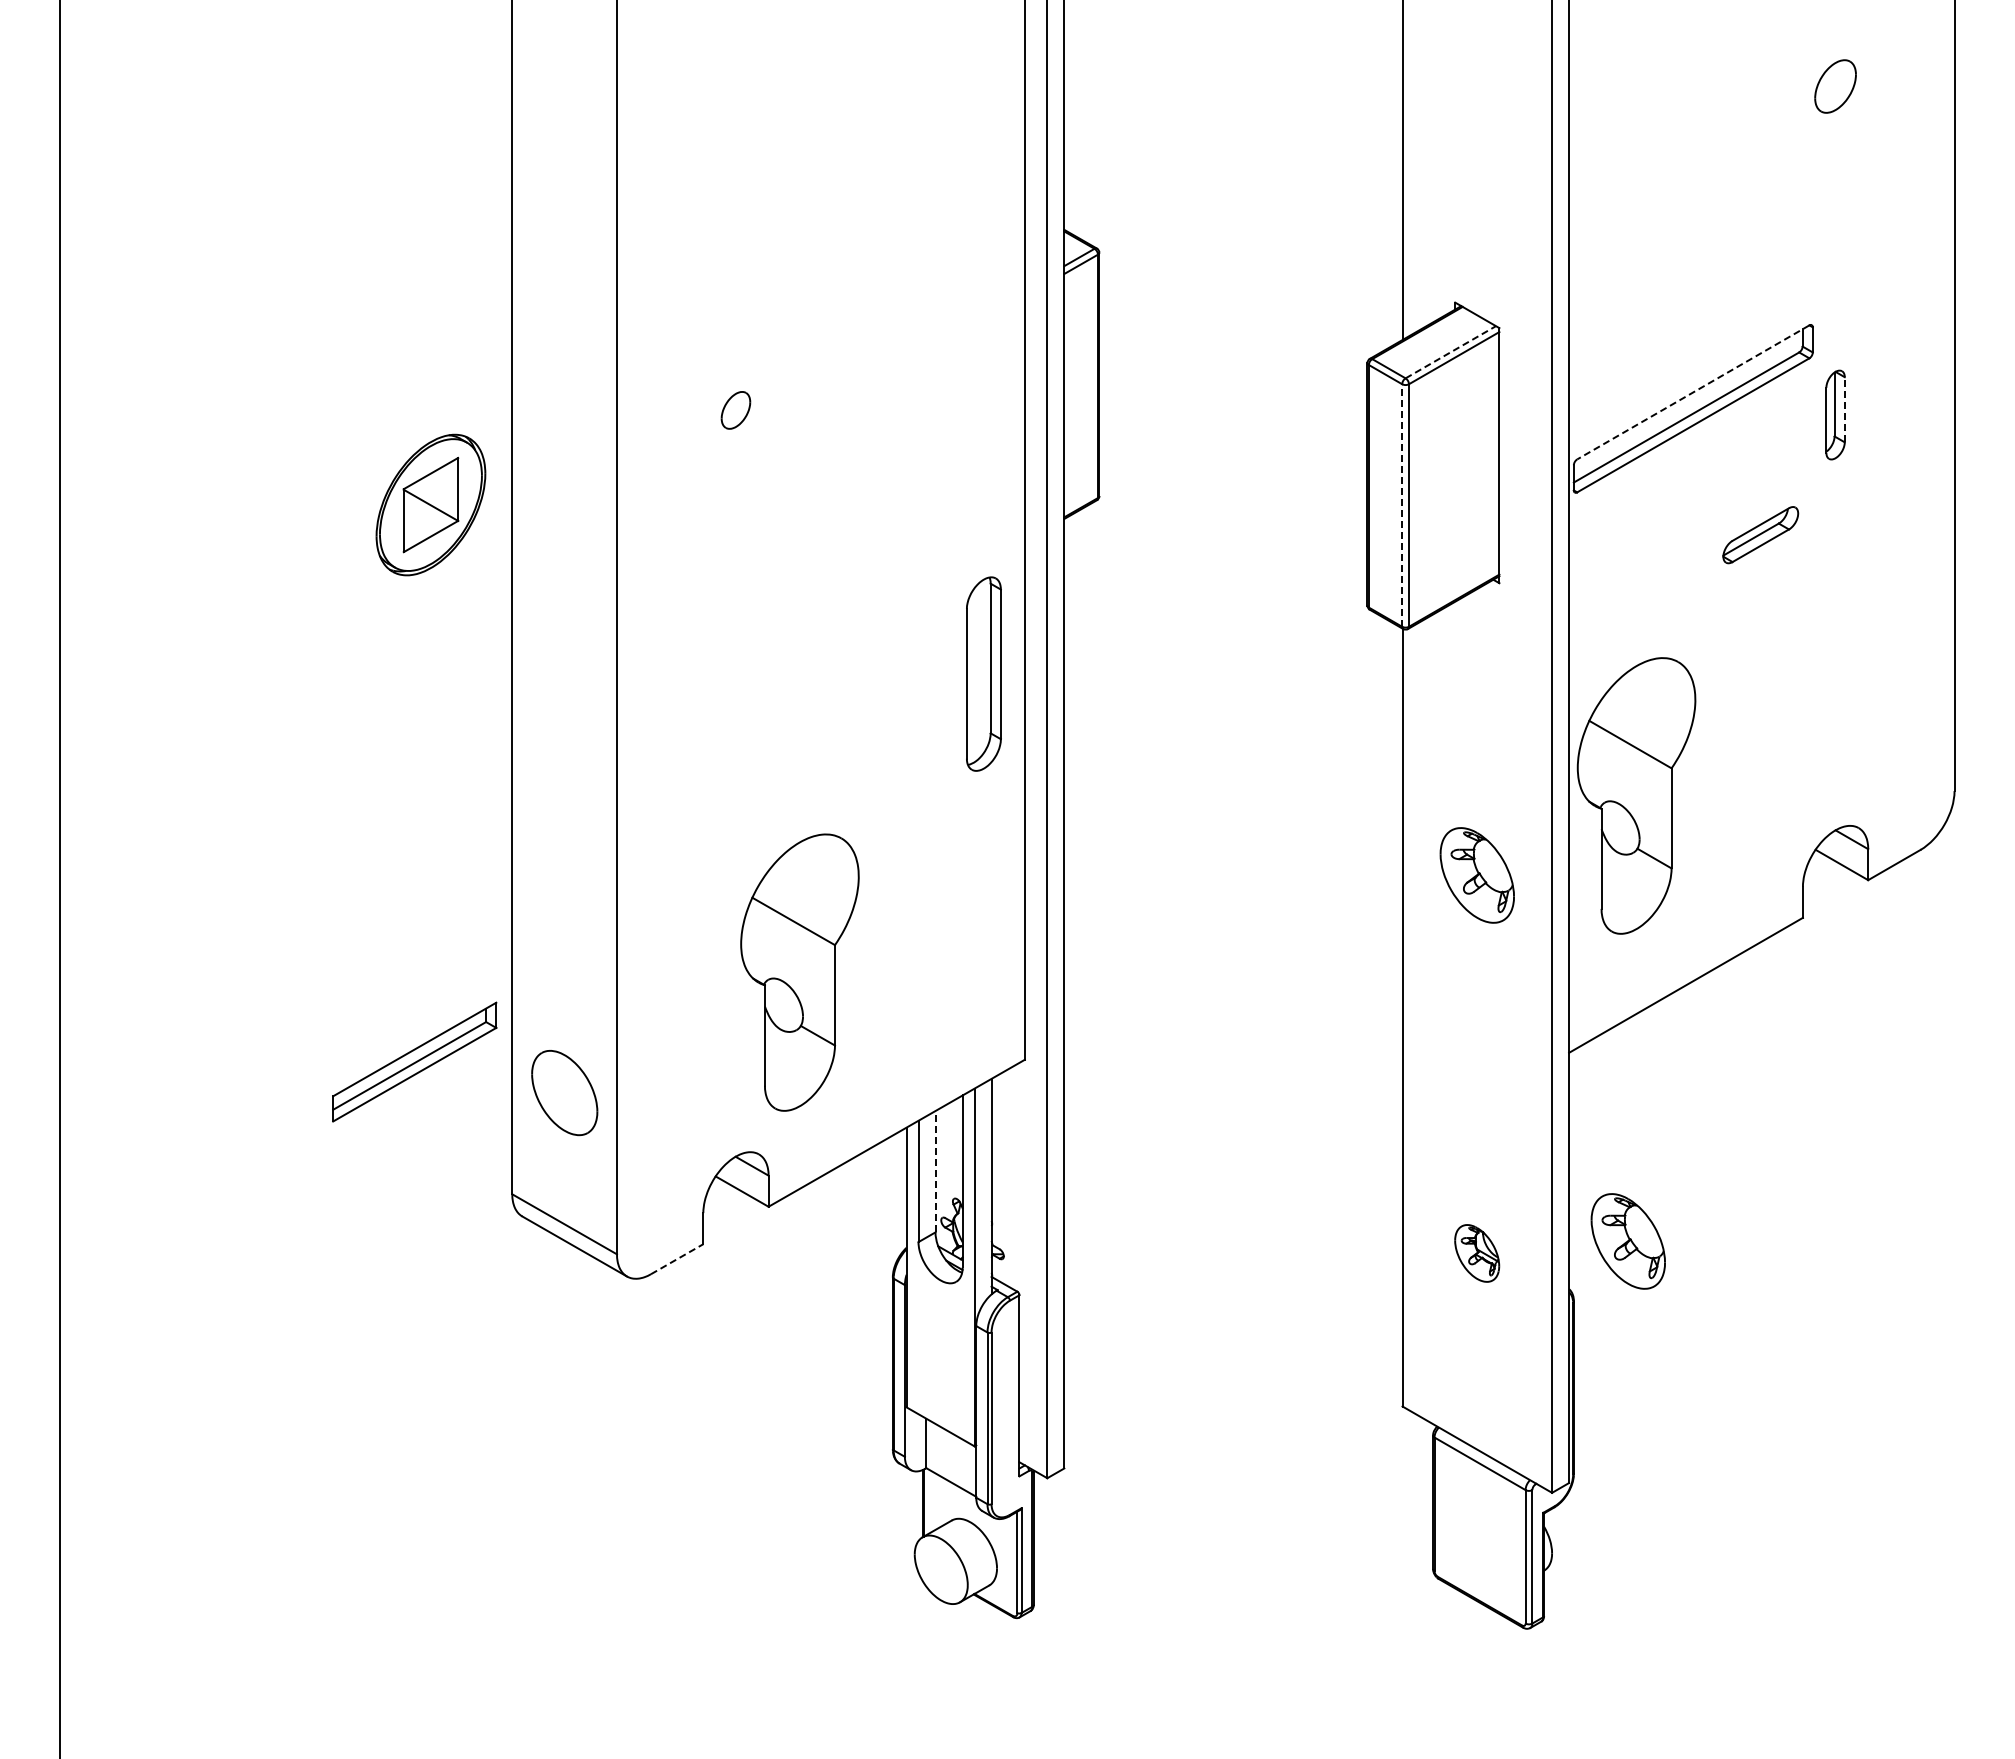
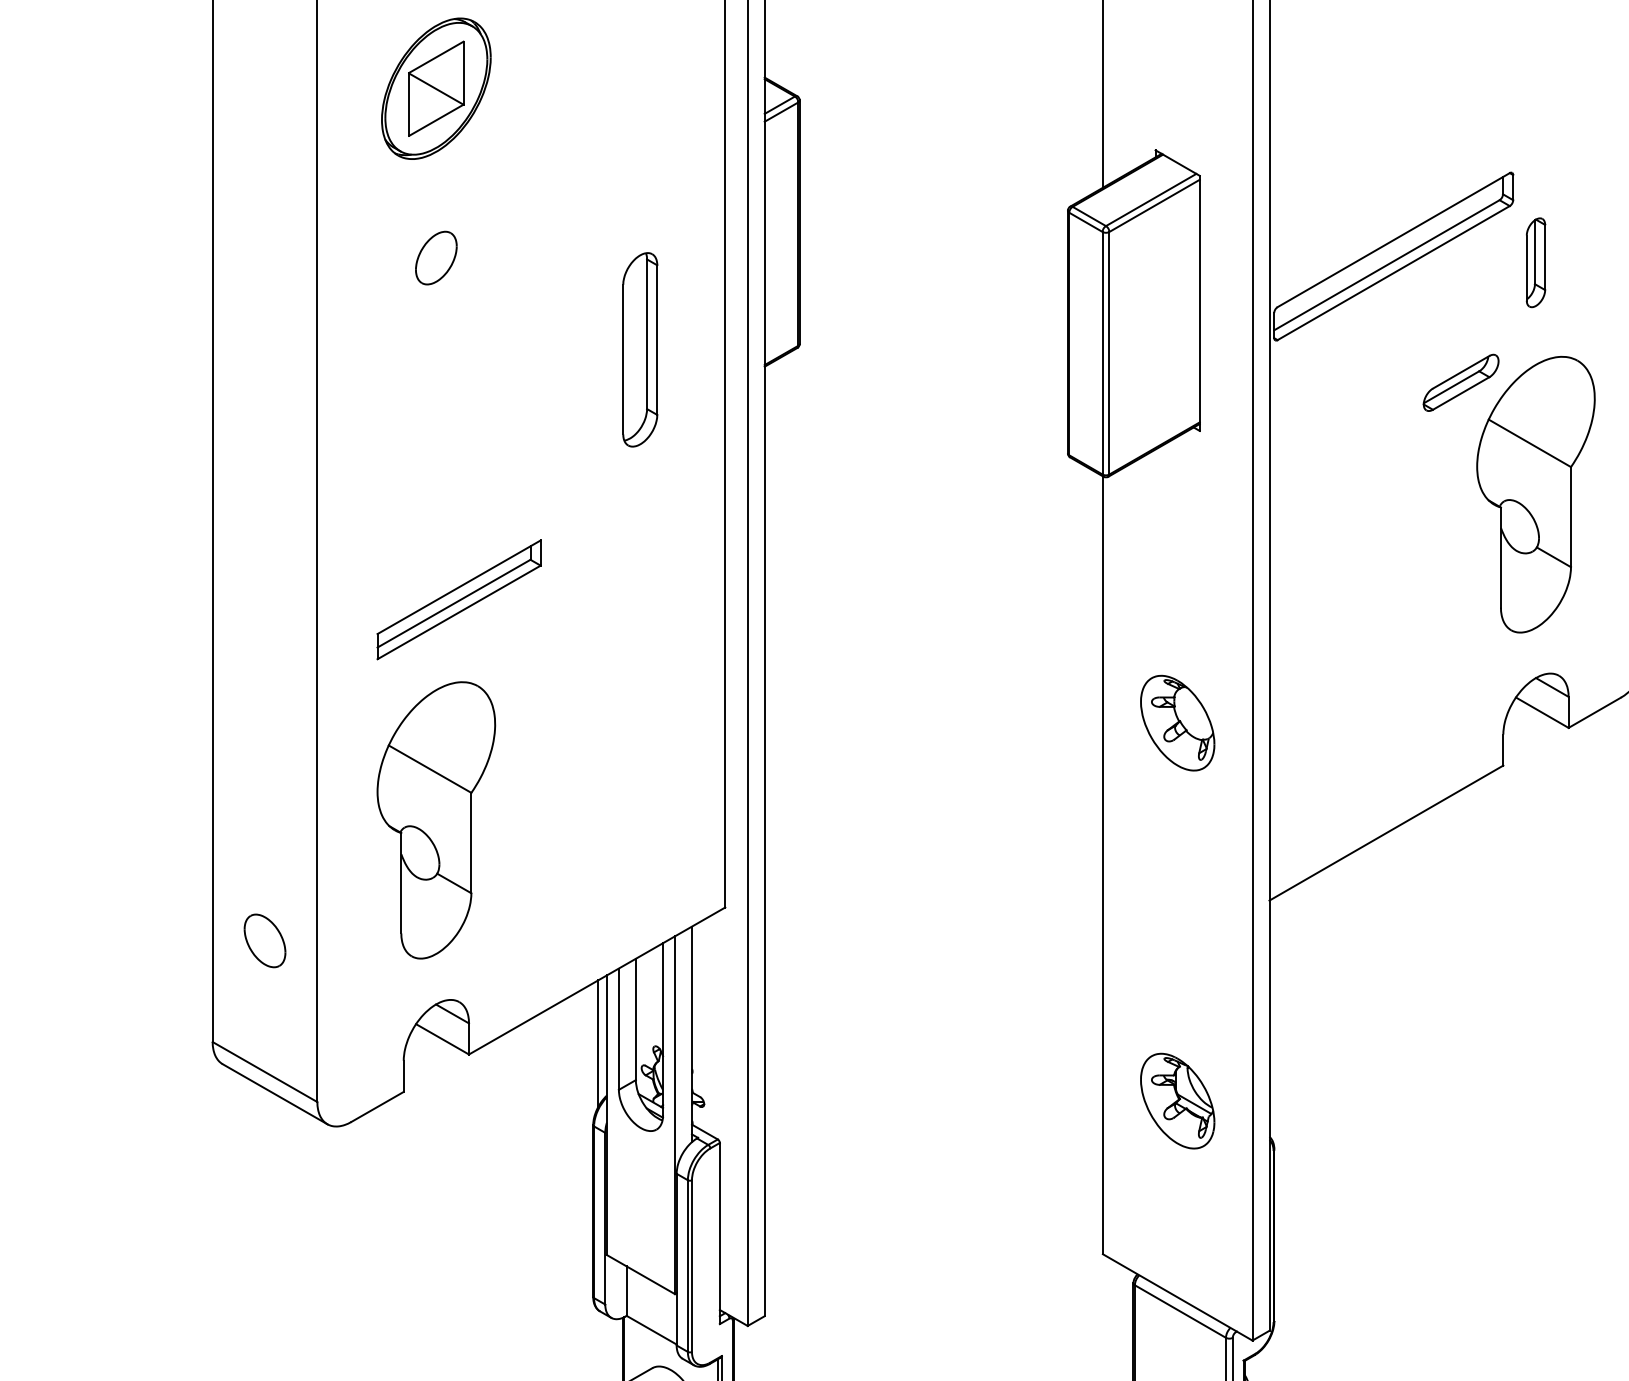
line: (1451, 352) -> (1151, 200), dashed -> solid
line: (1692, 392) -> (1392, 240), dashed -> solid
line: (1844, 409) -> (1544, 257), dashed -> solid
part: (735, 410) -> (435, 258), size x1.43
part: (430, 504) -> (435, 88), moved
line: (1402, 505) -> (1102, 353), dashed -> solid
part: (983, 673) -> (639, 349), moved
part: (1636, 795) -> (1535, 494), moved
part: (799, 972) -> (435, 820), moved
part: (414, 1061) -> (458, 599), moved
part: (564, 1093) -> (264, 941), size x0.62
line: (935, 1171) -> (635, 1019), dashed -> solid
line: (897, 1195) -> (597, 1043), added
part: (1627, 1241) -> (1327, 1089), removed
part: (1476, 1253) -> (1176, 1101), size x1.67
line: (677, 1258) -> (377, 1106), dashed -> solid

